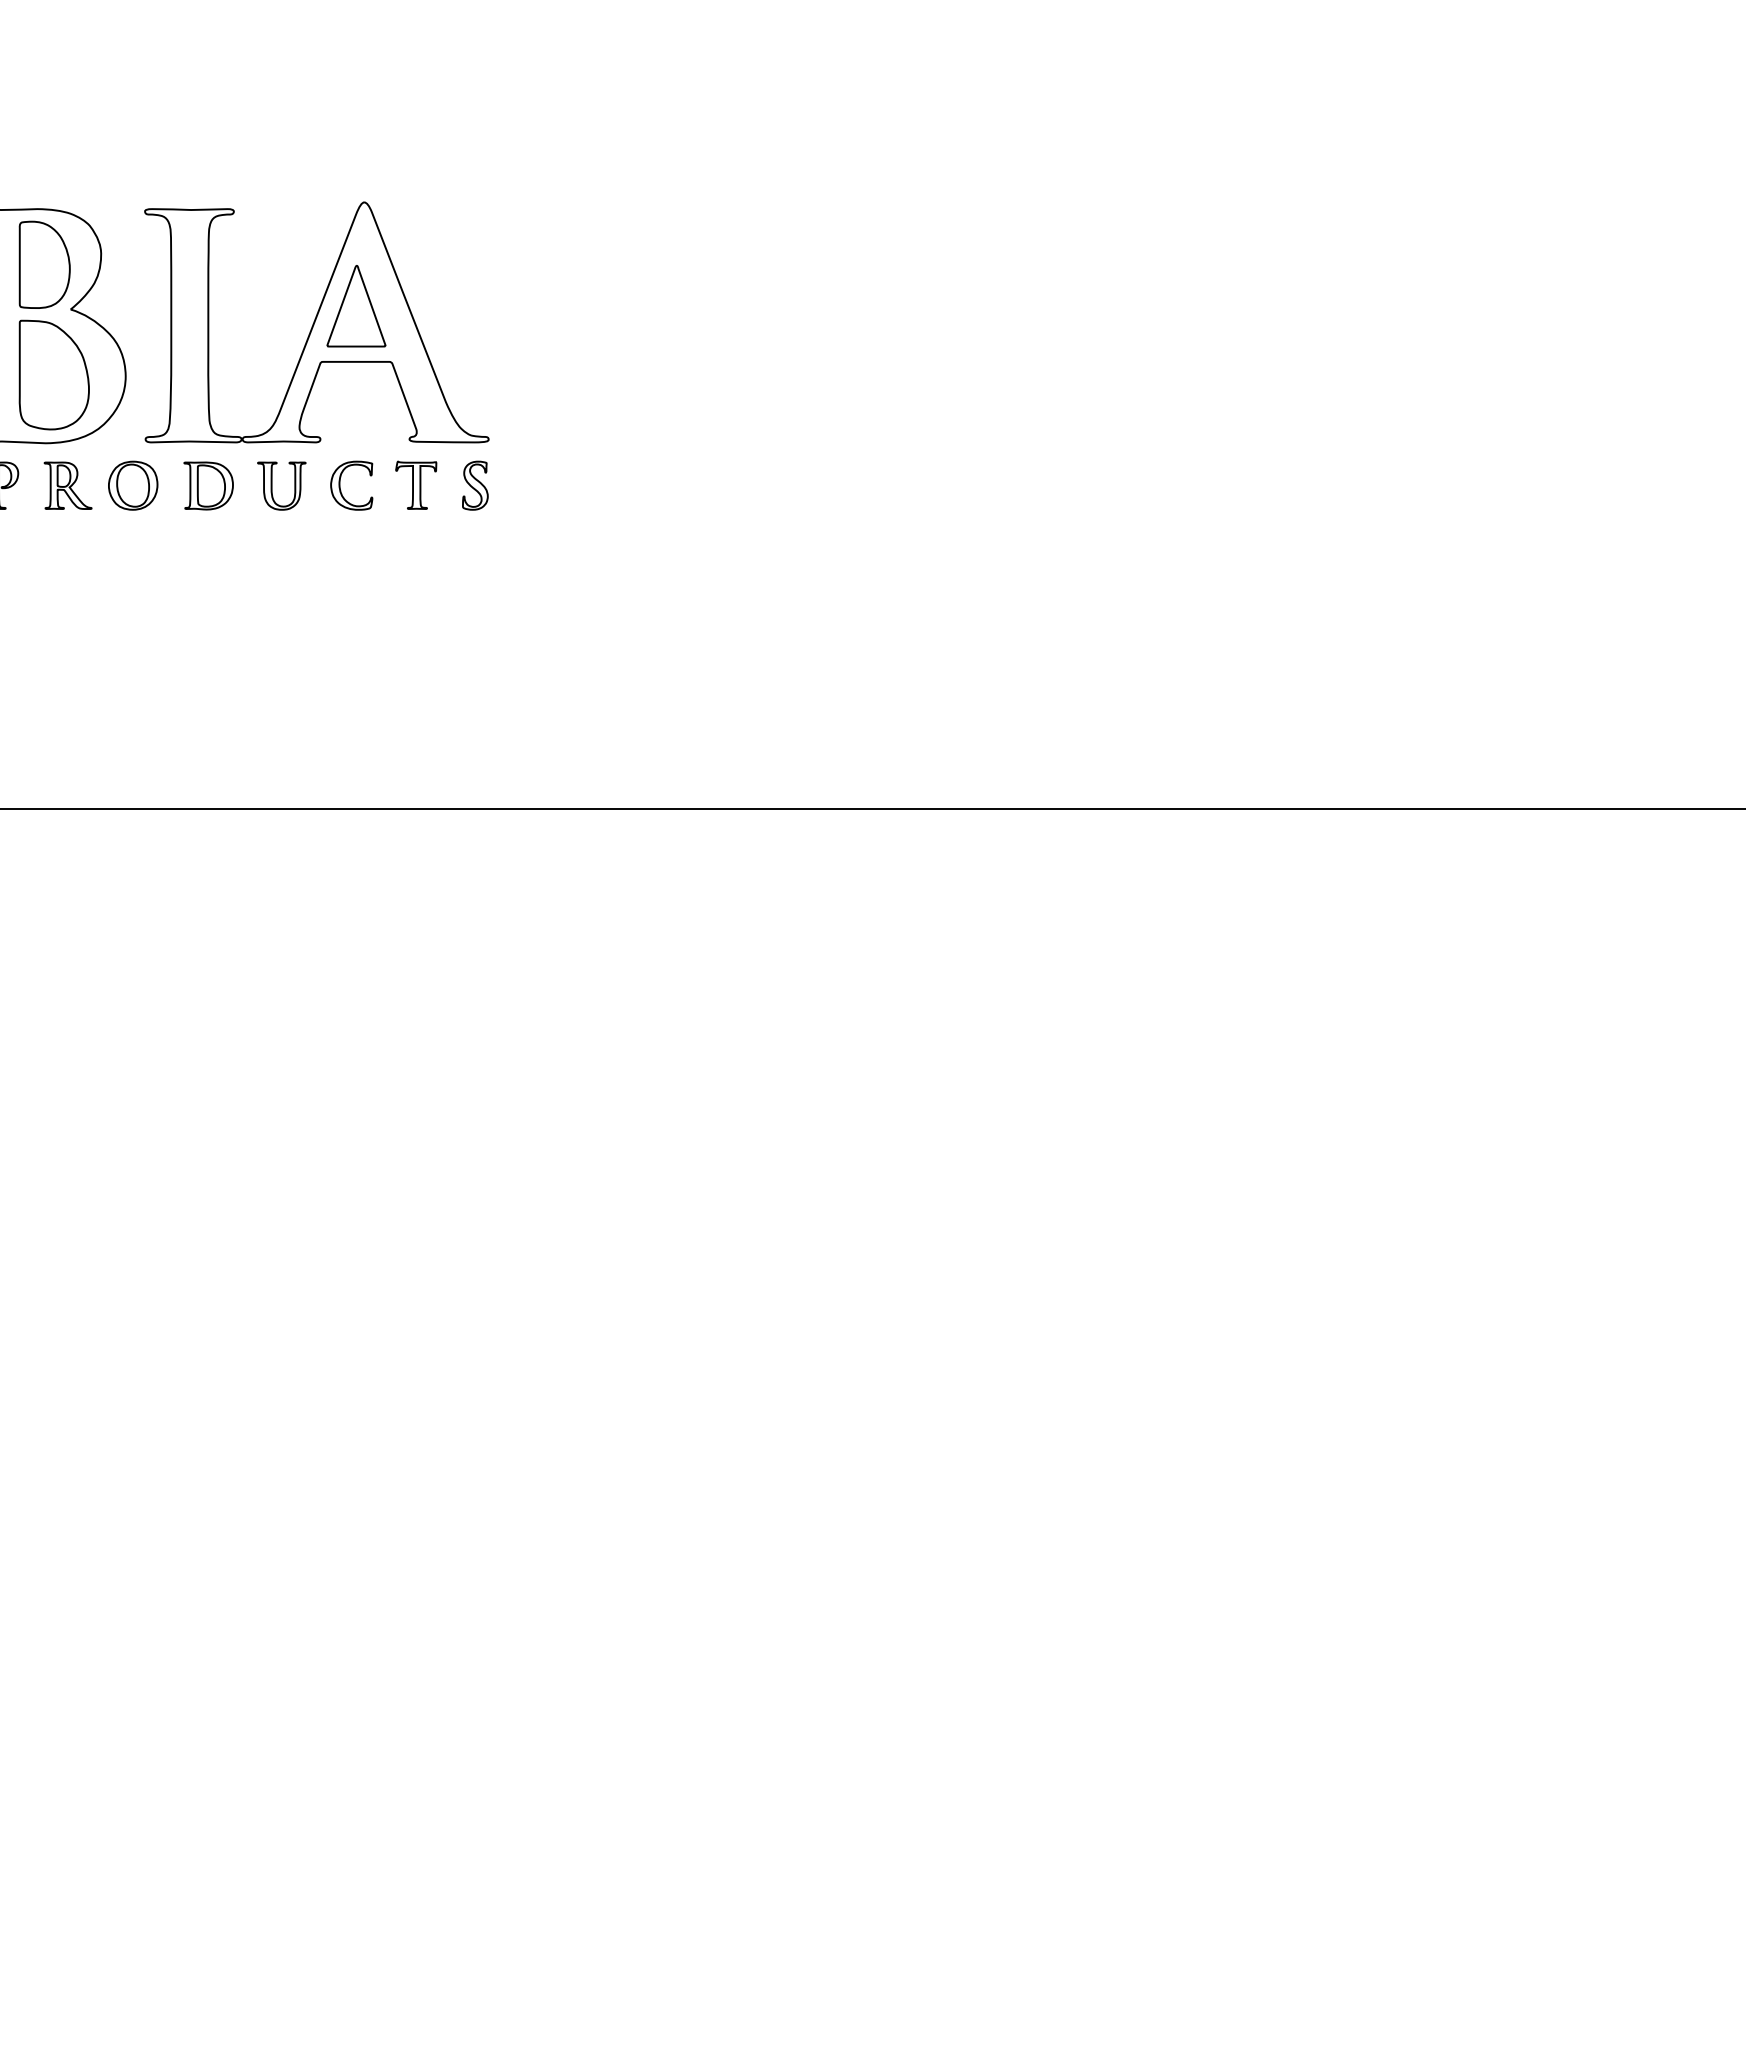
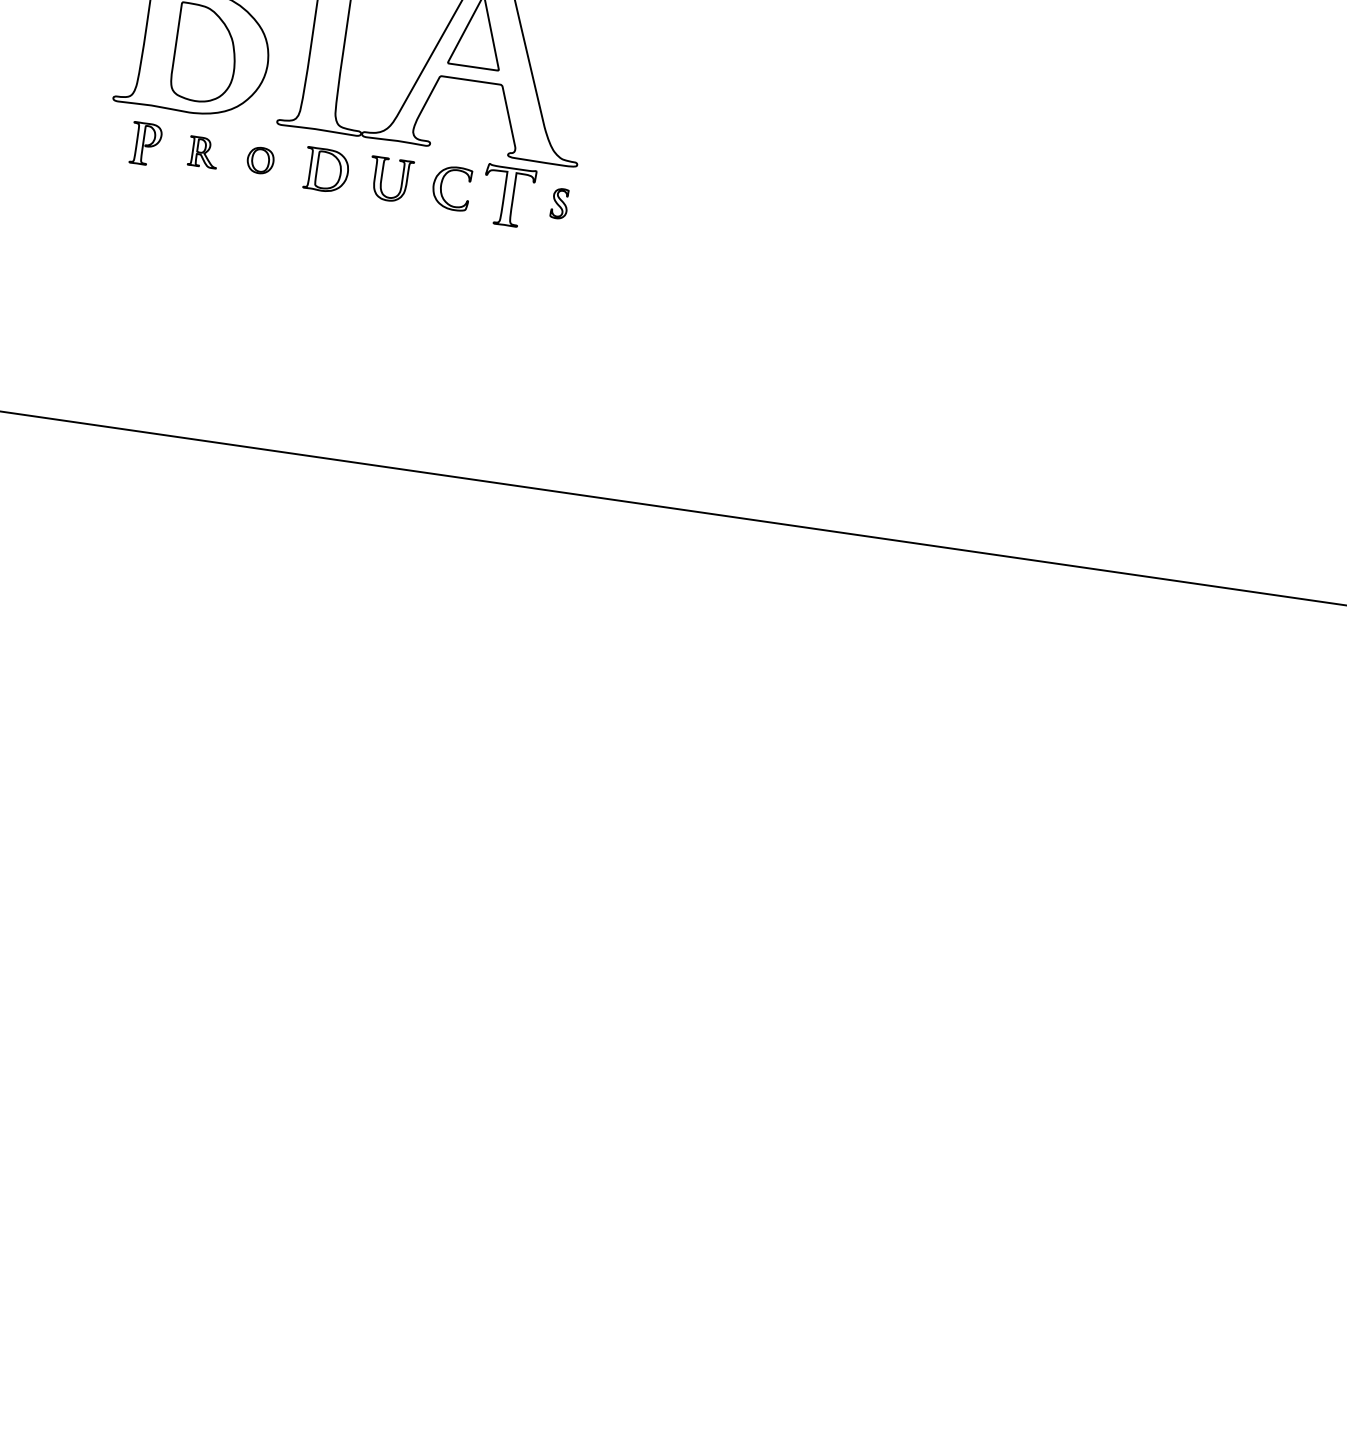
part: (416, 484) -> (508, 195), size x1.4
part: (67, 485) -> (203, 152), size x0.7
part: (133, 485) -> (260, 160), size x0.6
part: (475, 485) -> (559, 203), size x0.7

